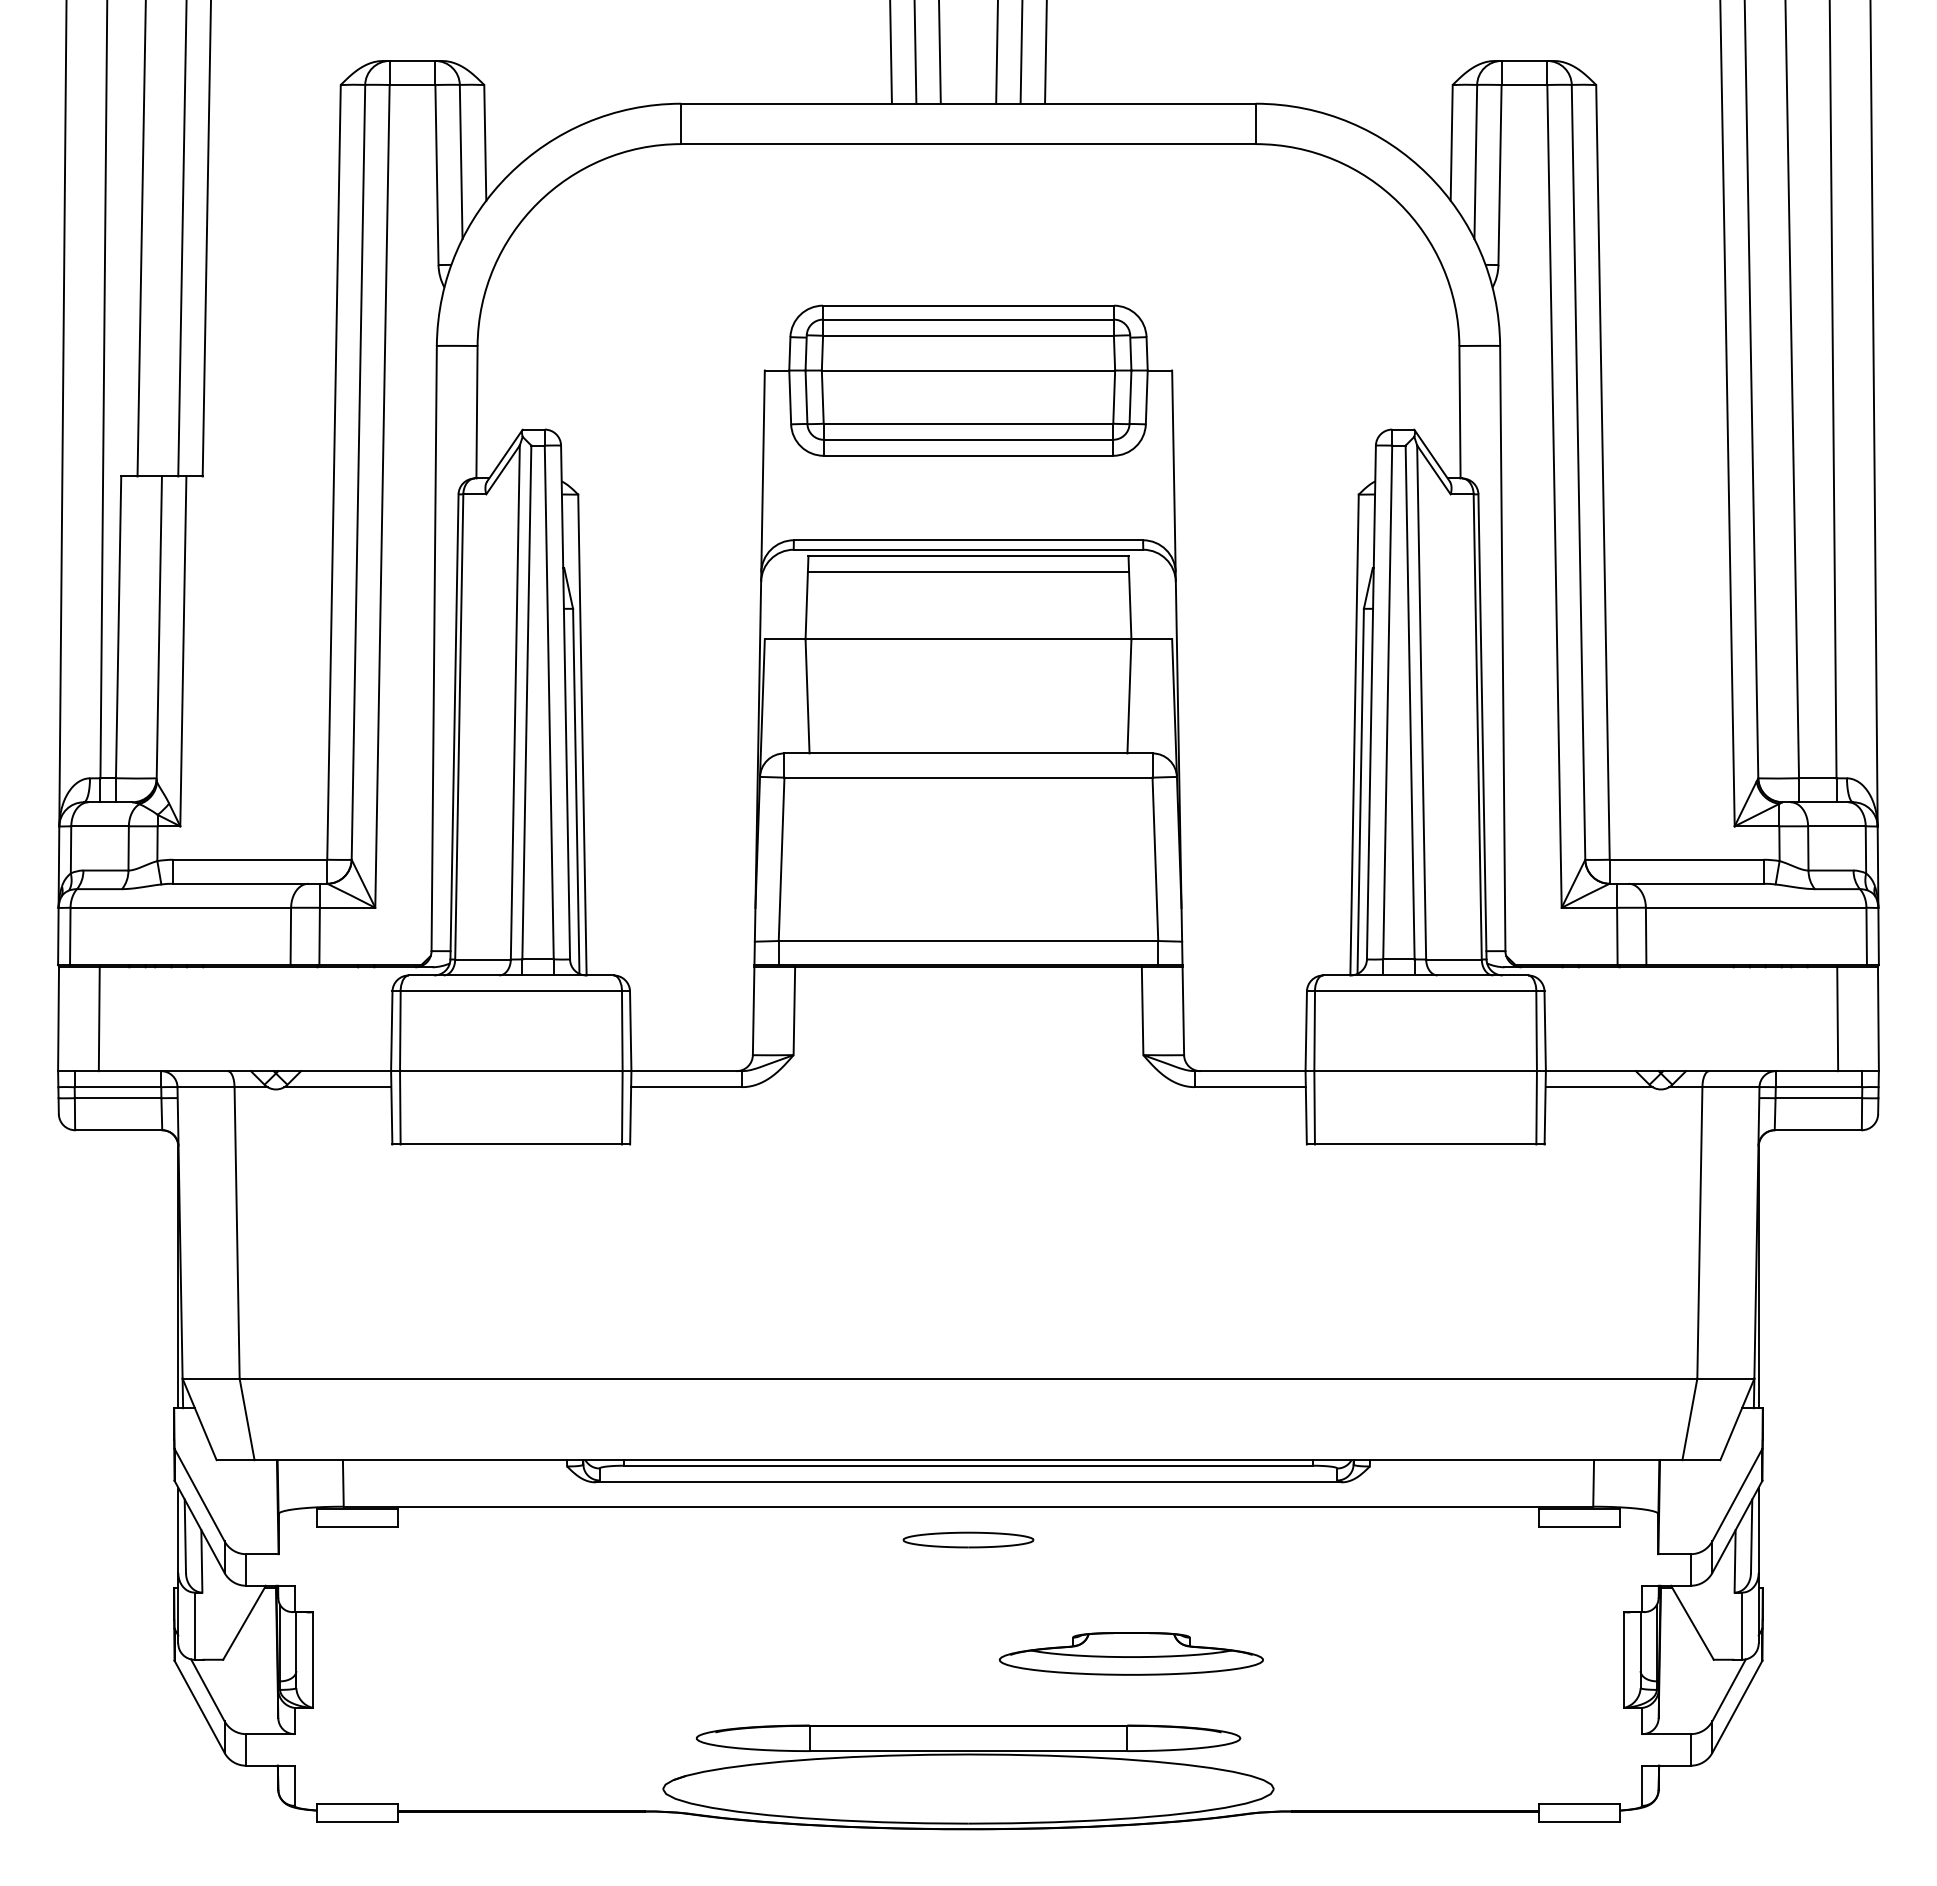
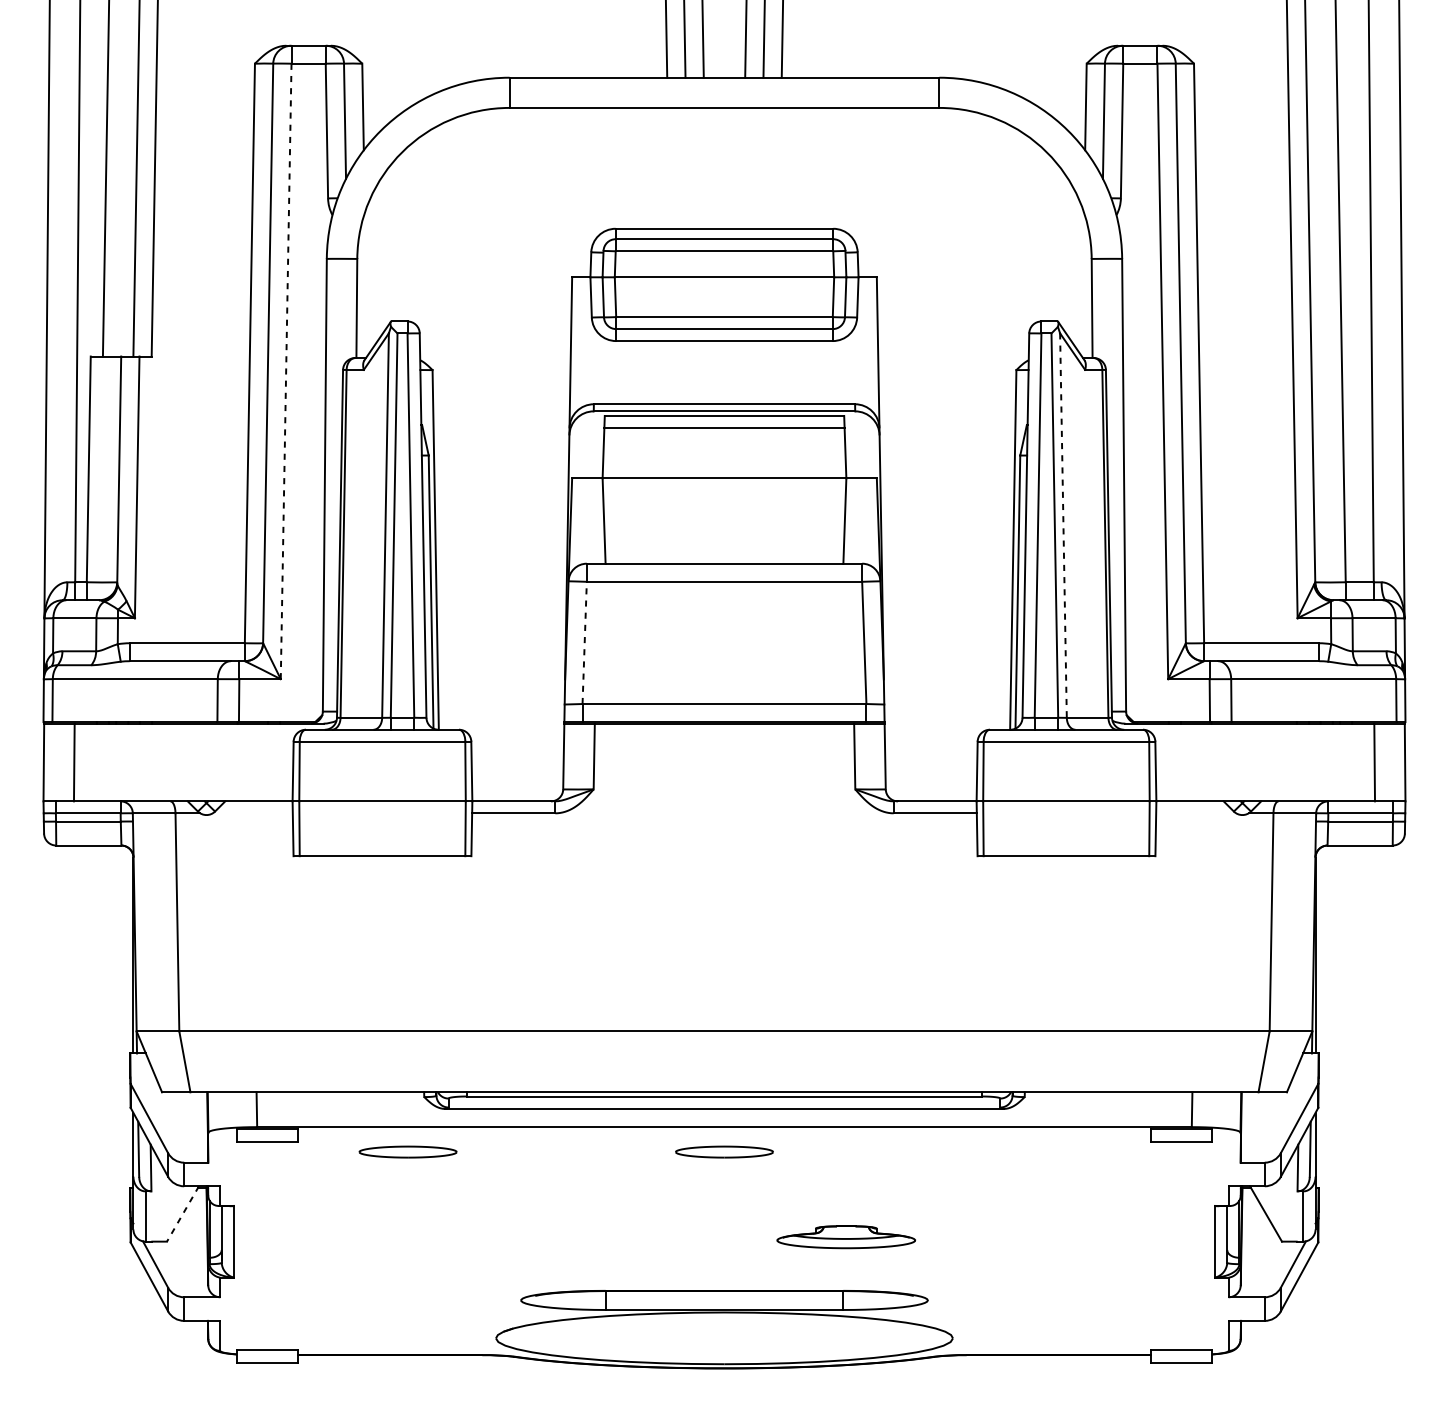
line: (382, 495) -> (286, 370), solid -> dashed
line: (1421, 703) -> (1063, 526), solid -> dashed
line: (781, 859) -> (584, 643), solid -> dashed
line: (337, 1087) -> (252, 813), removed
line: (1598, 1087) -> (1195, 813), removed
part: (545, 1539) -> (408, 1151), added
line: (244, 1622) -> (182, 1213), solid -> dashed
part: (1130, 1653) -> (845, 1236), size x0.7

